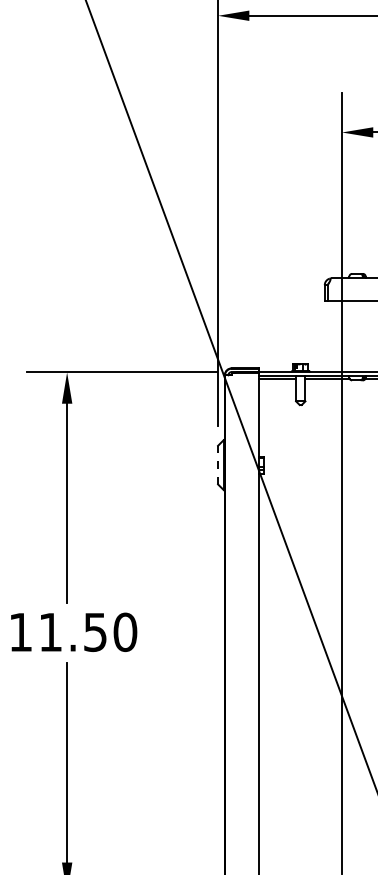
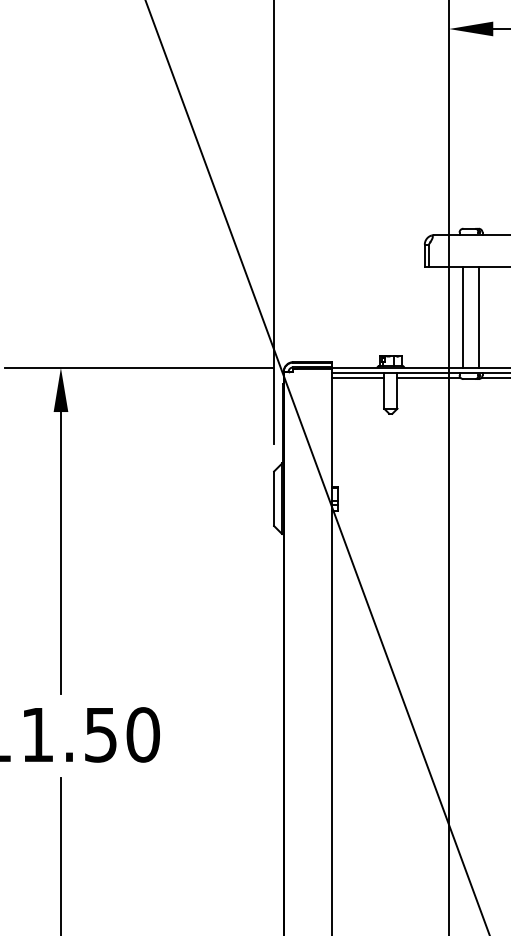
line: (351, 336) -> (462, 317), added
line: (363, 336) -> (479, 317), added
line: (218, 464) -> (274, 497), dashed -> solid

